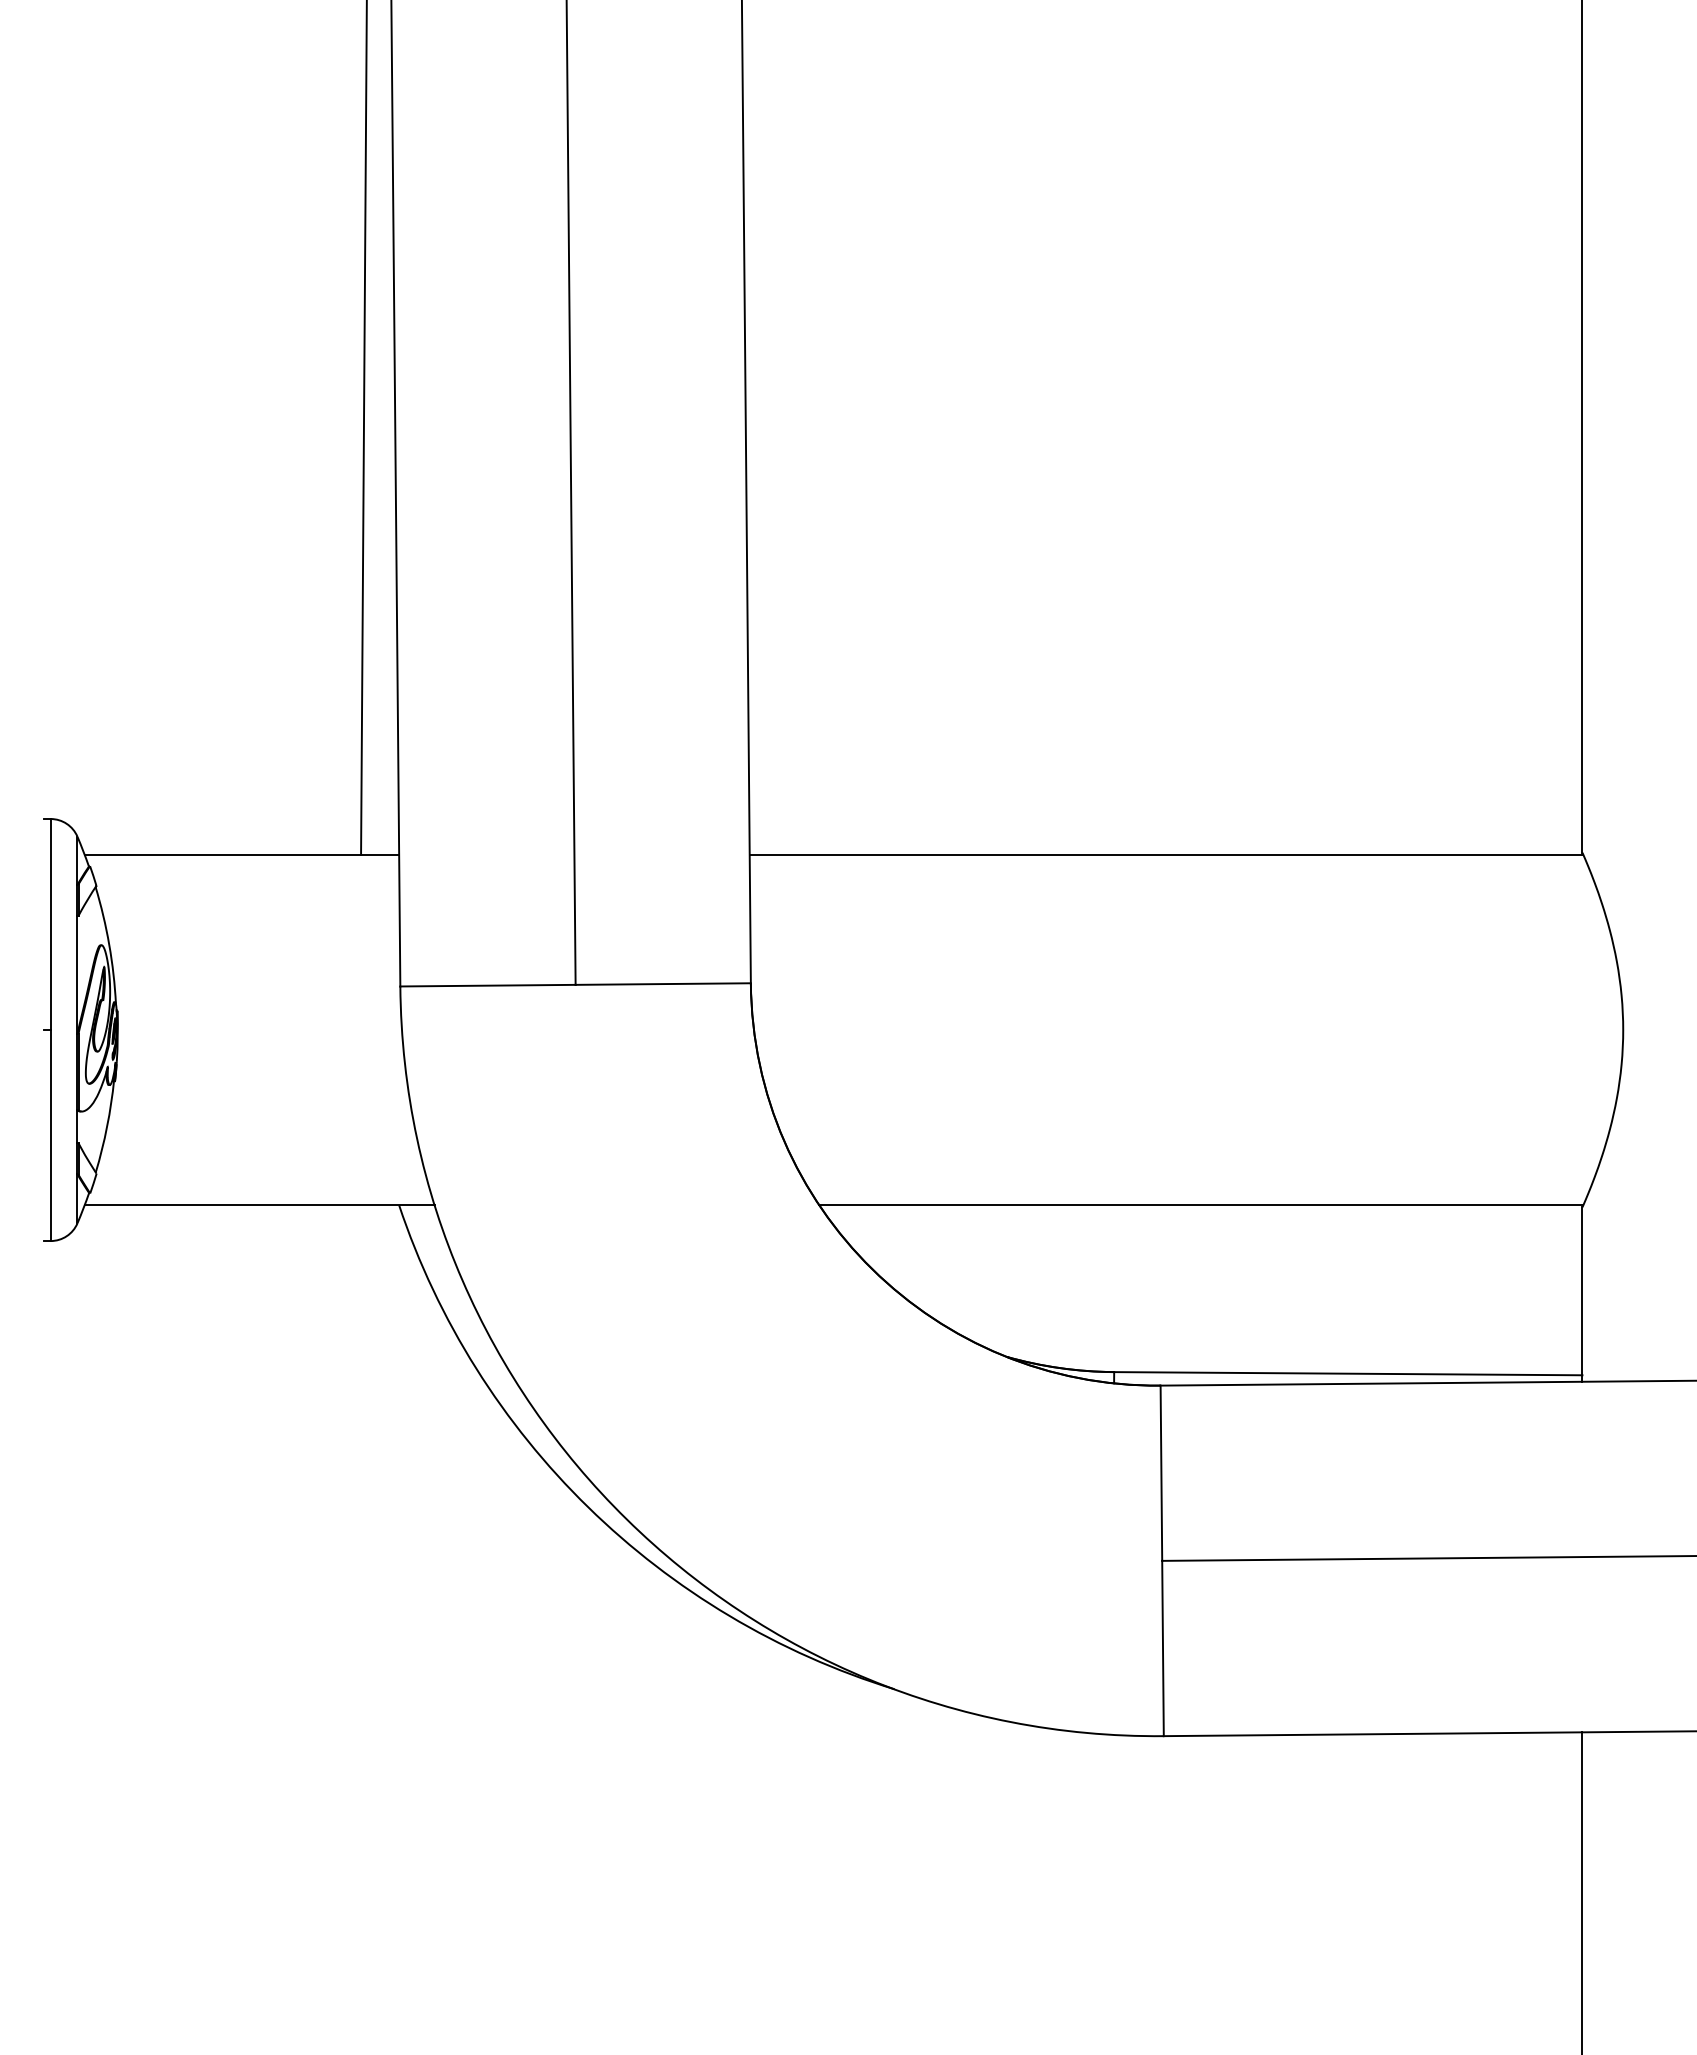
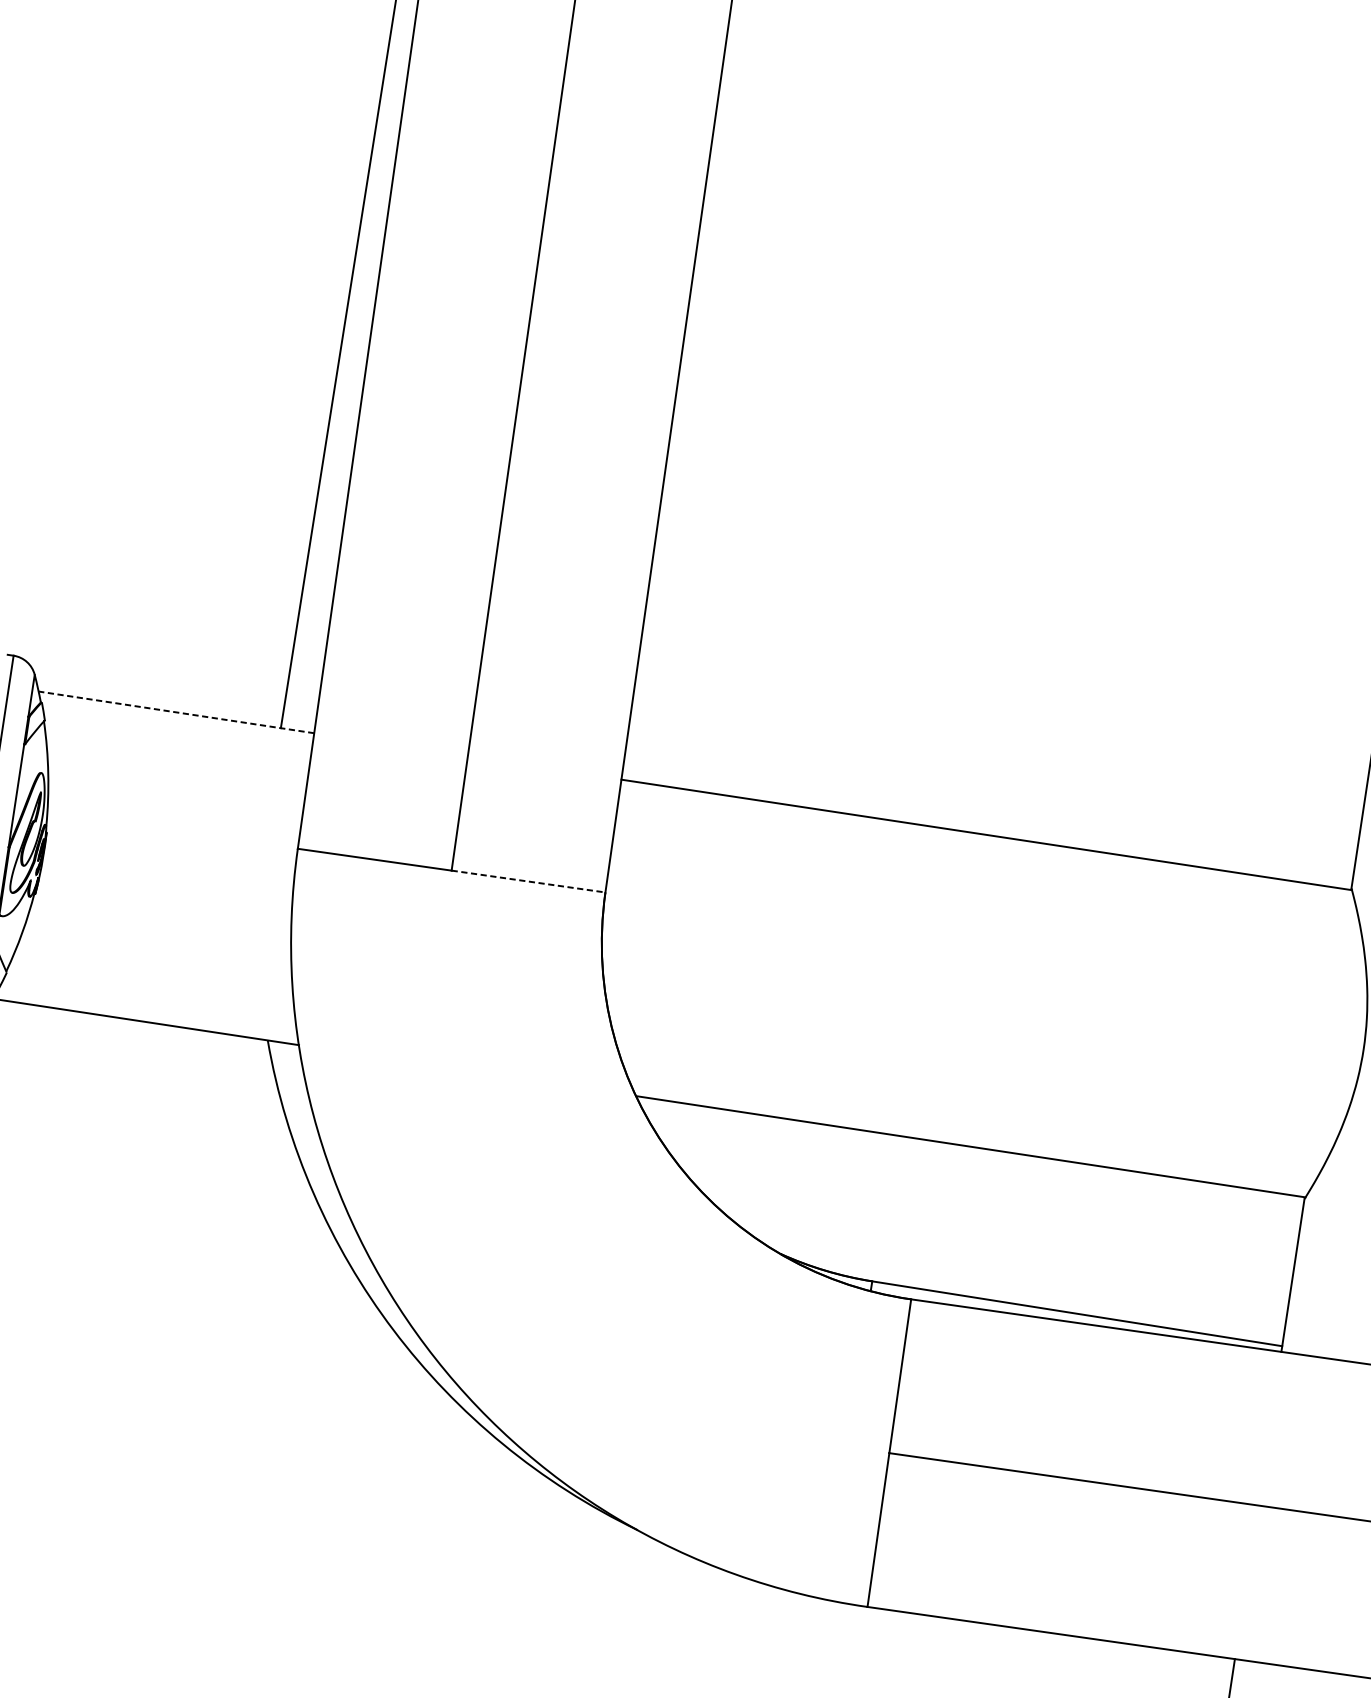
line: (241, 854) -> (176, 712), solid -> dashed
line: (663, 984) -> (528, 881), solid -> dashed

